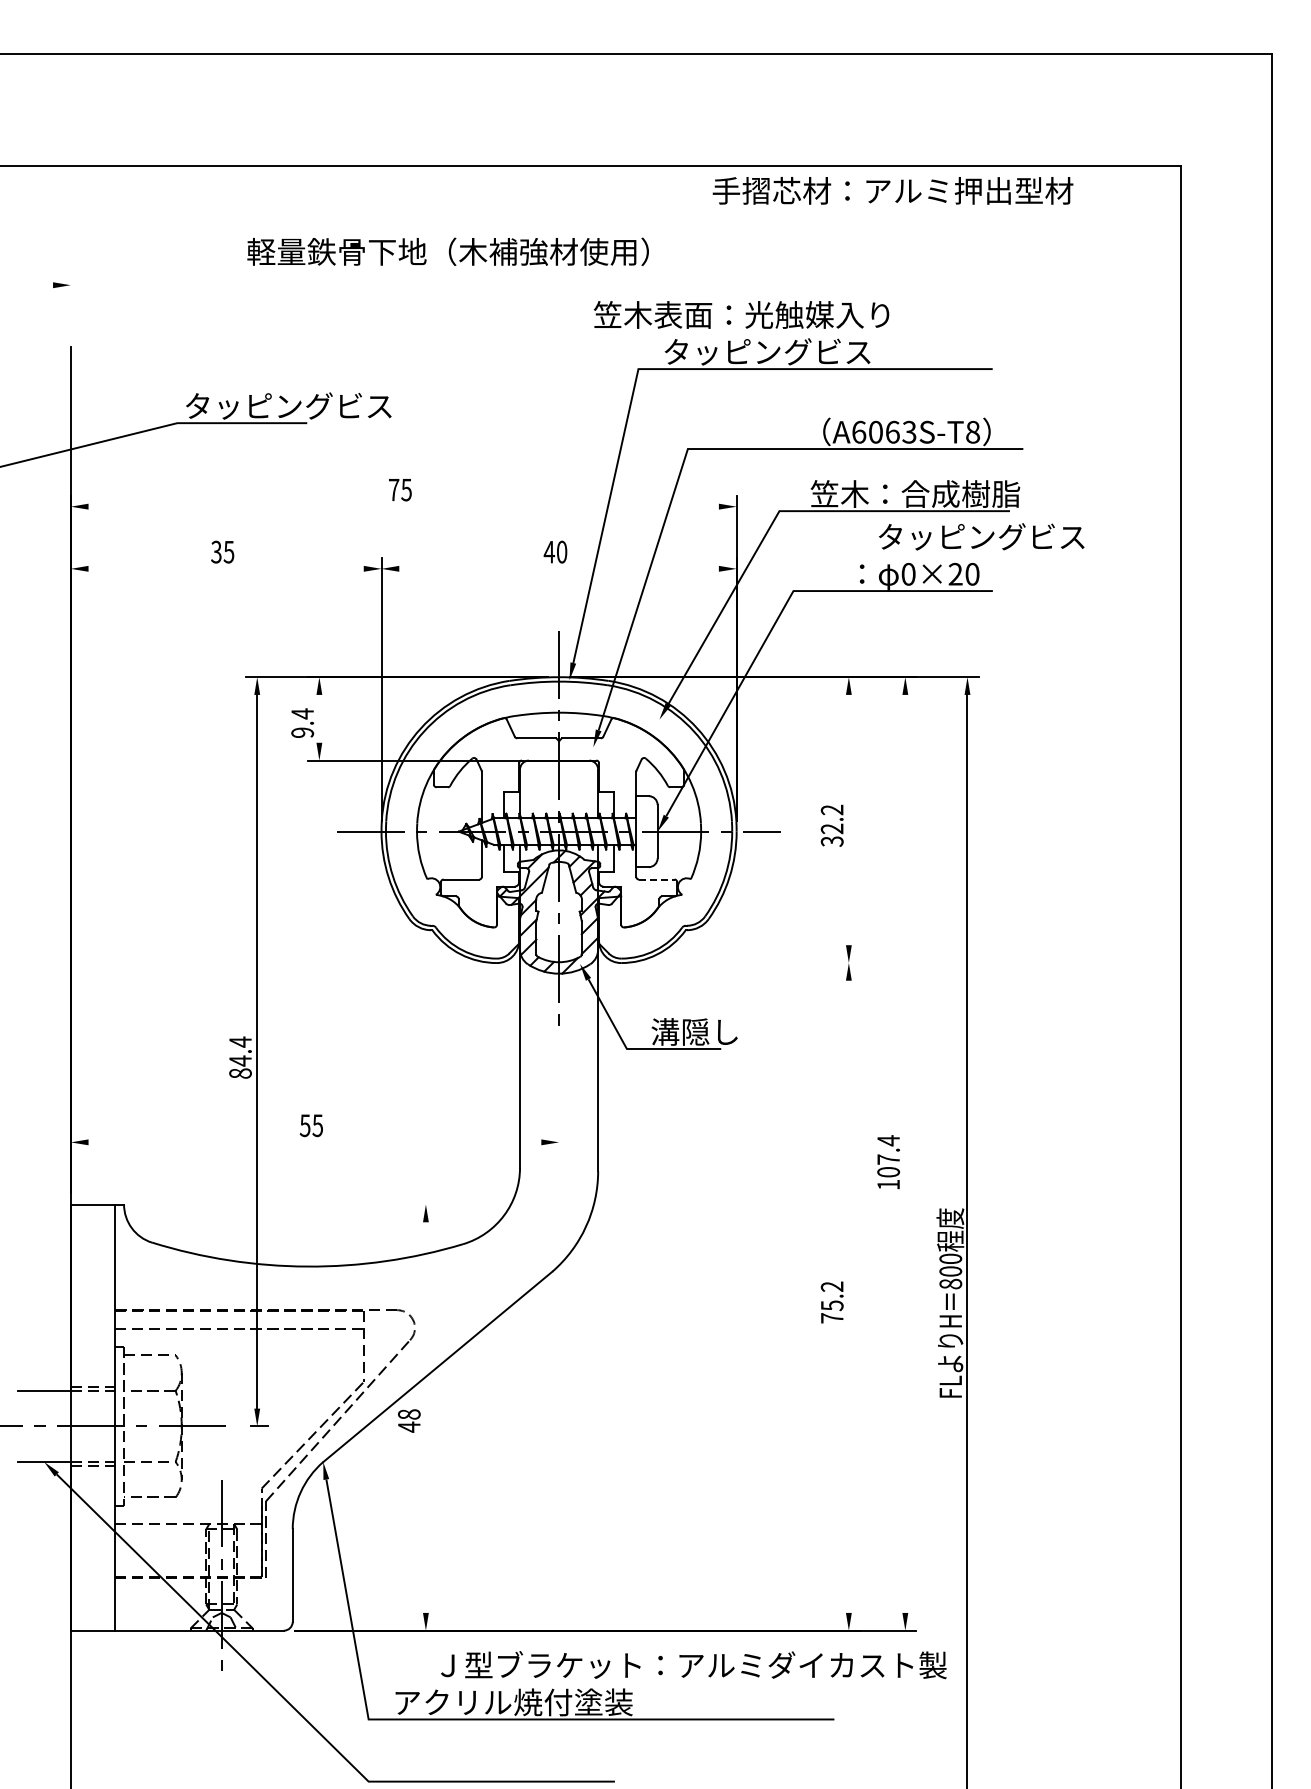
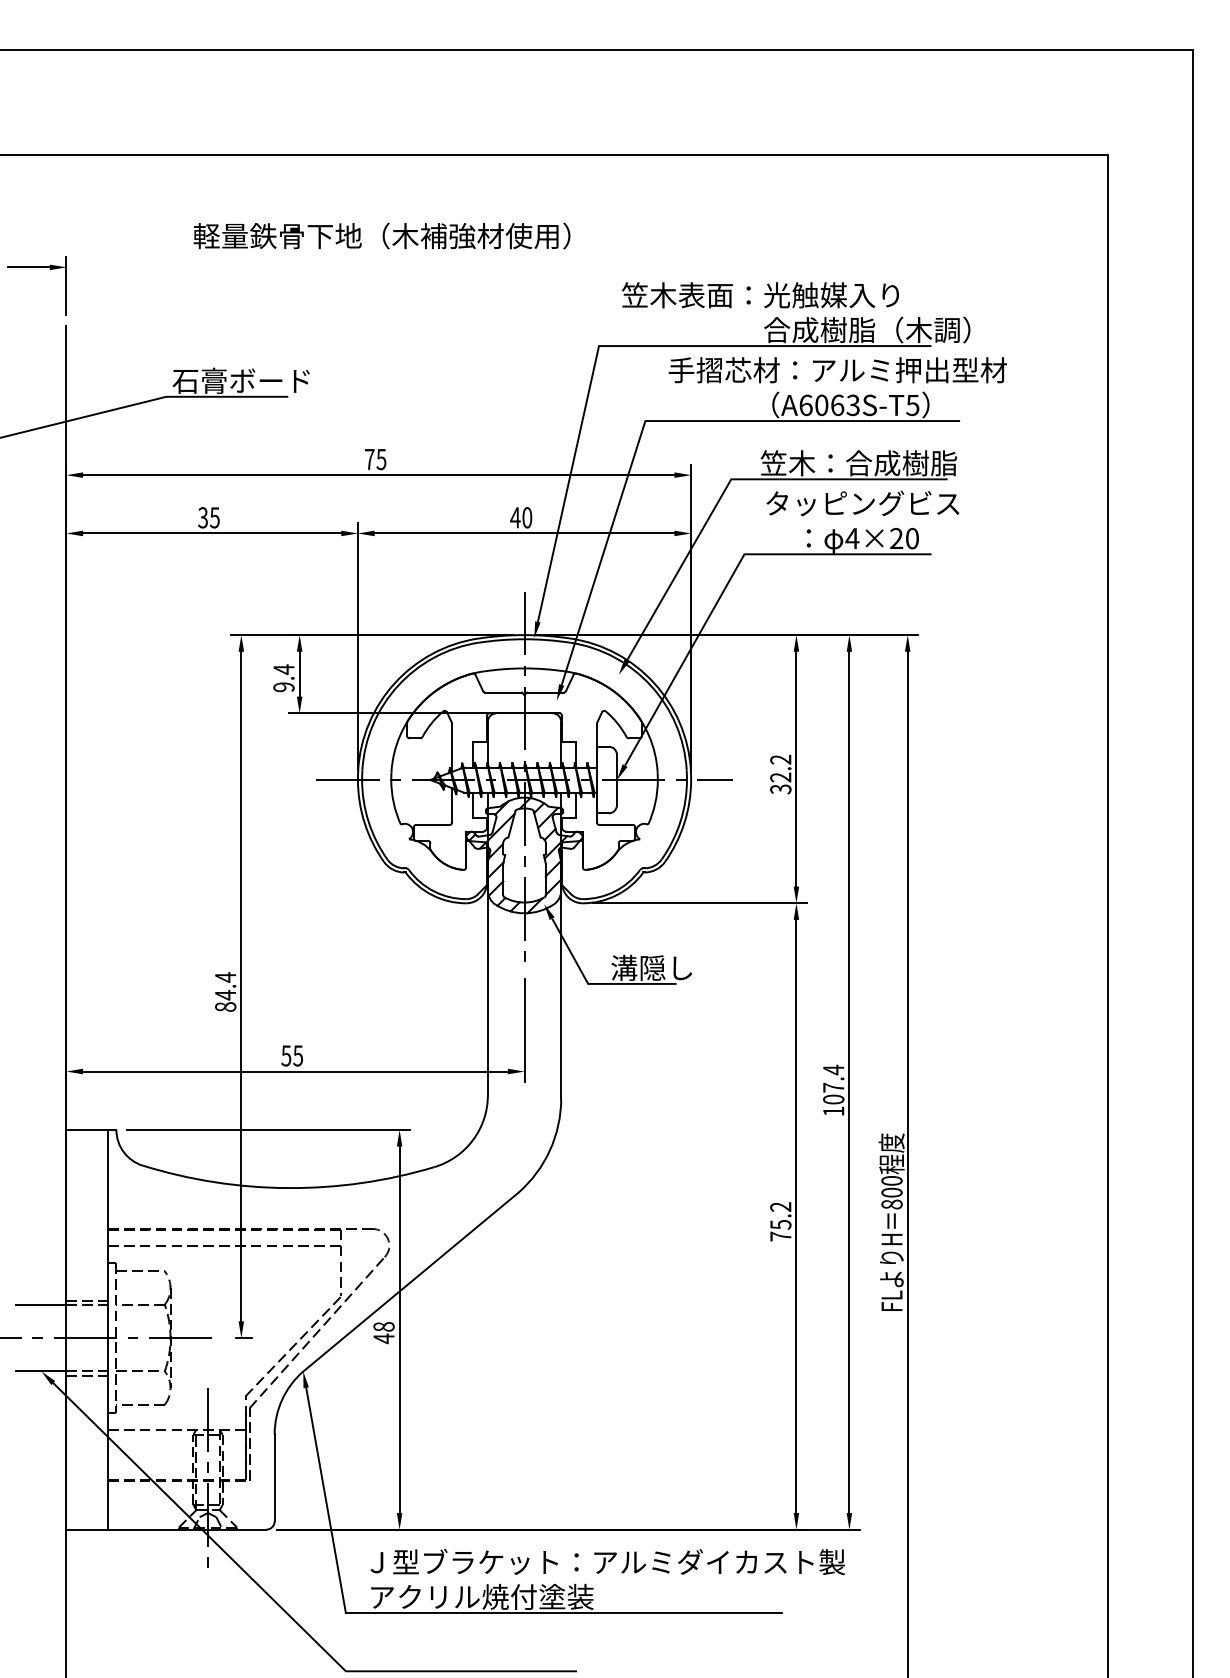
text: (892, 190) -> (837, 369), moved
text: (447, 251) -> (381, 235), moved
line: (30, 285) -> (28, 267), added
line: (70, 305) -> (66, 286), added
text: (741, 314) -> (760, 294), moved
text: (849, 351) -> (797, 329), タッピングビス -> 合成樹脂（木調）
text: (287, 406) -> (269, 381), タッピングビス -> 石膏ボード
text: (972, 431) -> (912, 404), A6063S-T8 -> A6063S-T5
line: (403, 506) -> (378, 474), added
text: (981, 536) -> (862, 503), moved
line: (225, 568) -> (211, 533), added
line: (558, 568) -> (523, 533), added
text: (908, 573) -> (852, 537), 0×20 -> 4×20
line: (319, 718) -> (299, 673), added
line: (848, 819) -> (796, 768), added
line: (656, 879) -> (615, 824), dashed -> solid
line: (745, 962) -> (699, 902), added
line: (559, 1098) -> (524, 1030), added
line: (314, 1142) -> (295, 1071), added
line: (905, 1153) -> (849, 1081), added
line: (286, 1204) -> (268, 1129), added
line: (848, 1296) -> (796, 1216), added
line: (425, 1417) -> (399, 1329), added
text: (693, 1665) -> (607, 1562), moved

